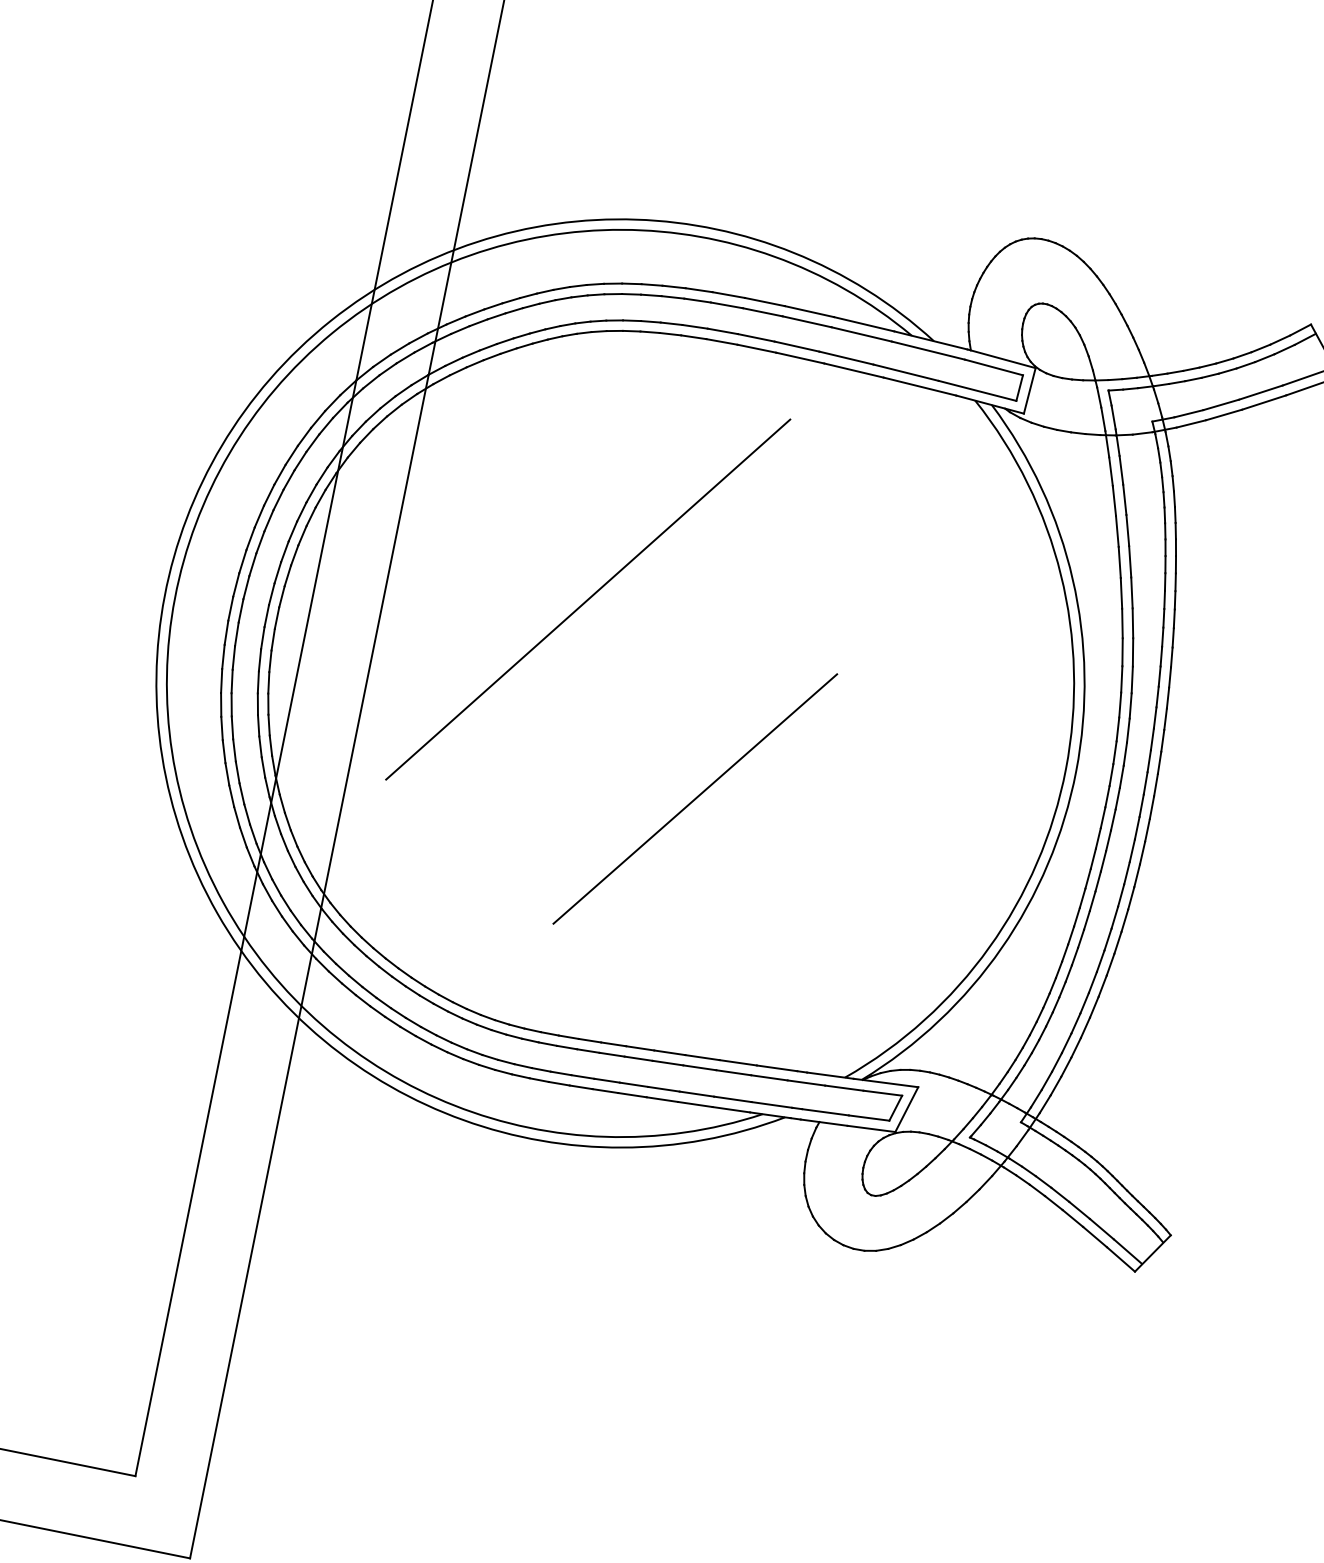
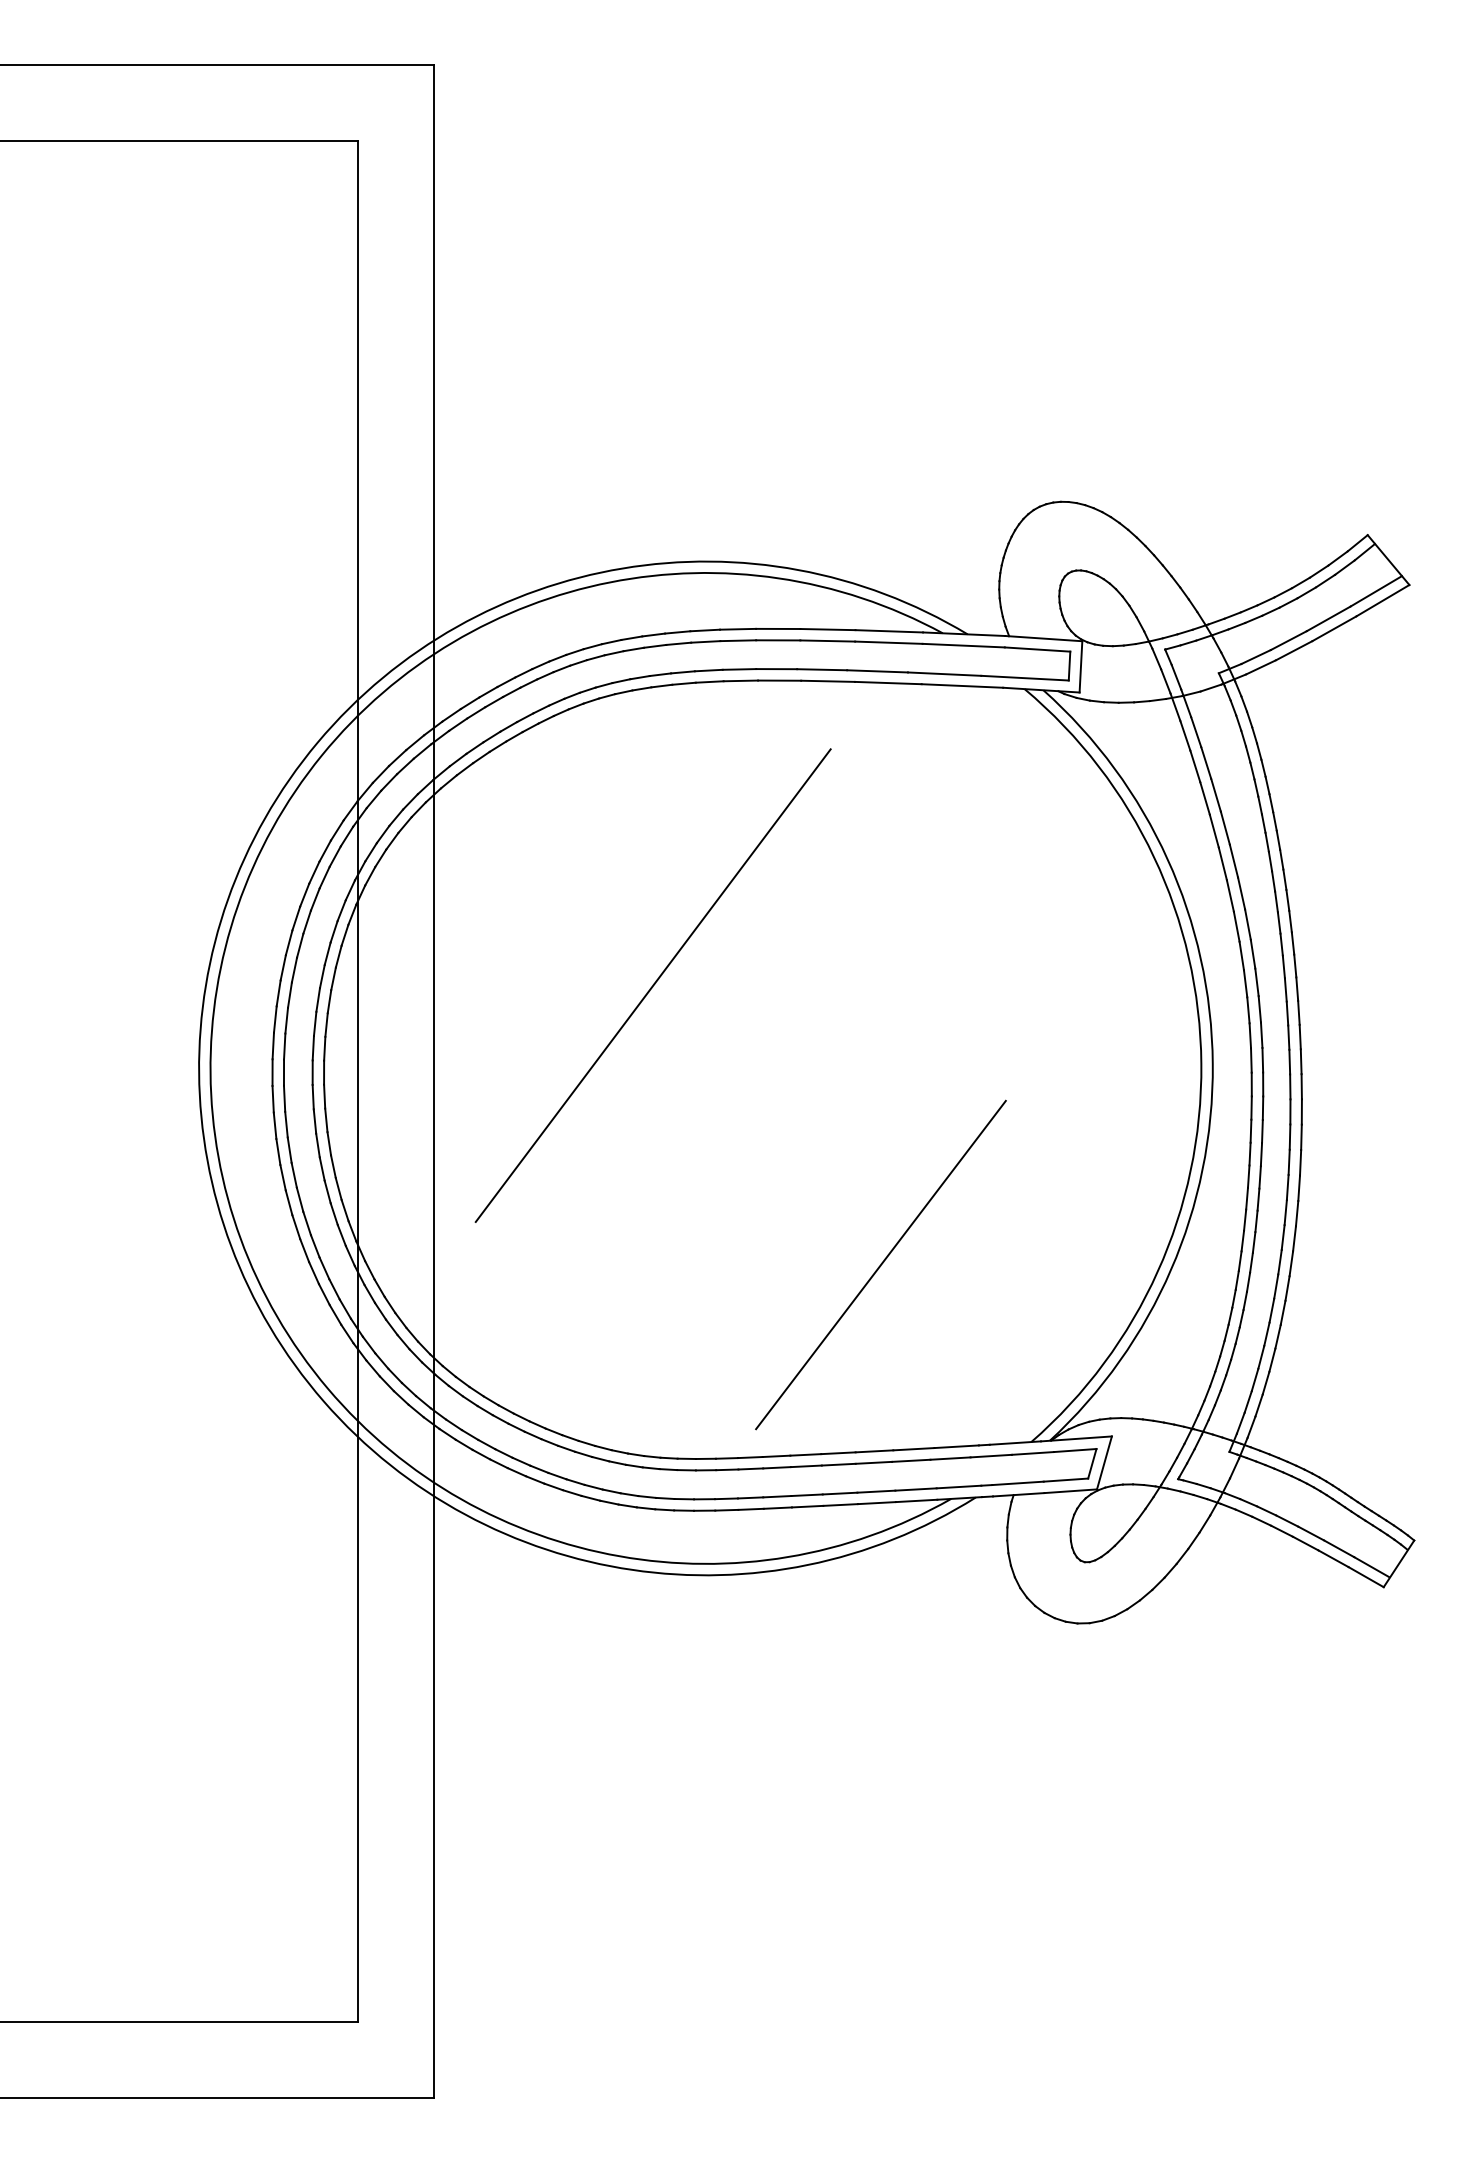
line: (694, 798) -> (880, 1264), moved

